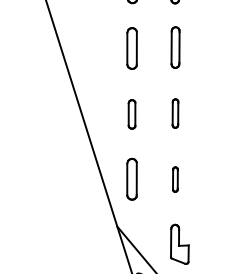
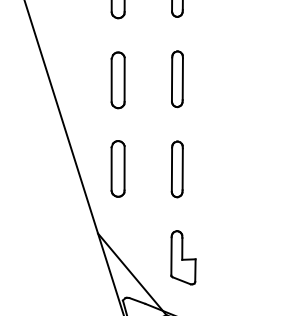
part: (175, 113) -> (177, 79), size x1.43
part: (131, 114) -> (117, 80), size x1.43
part: (175, 179) -> (177, 169), size x1.67

